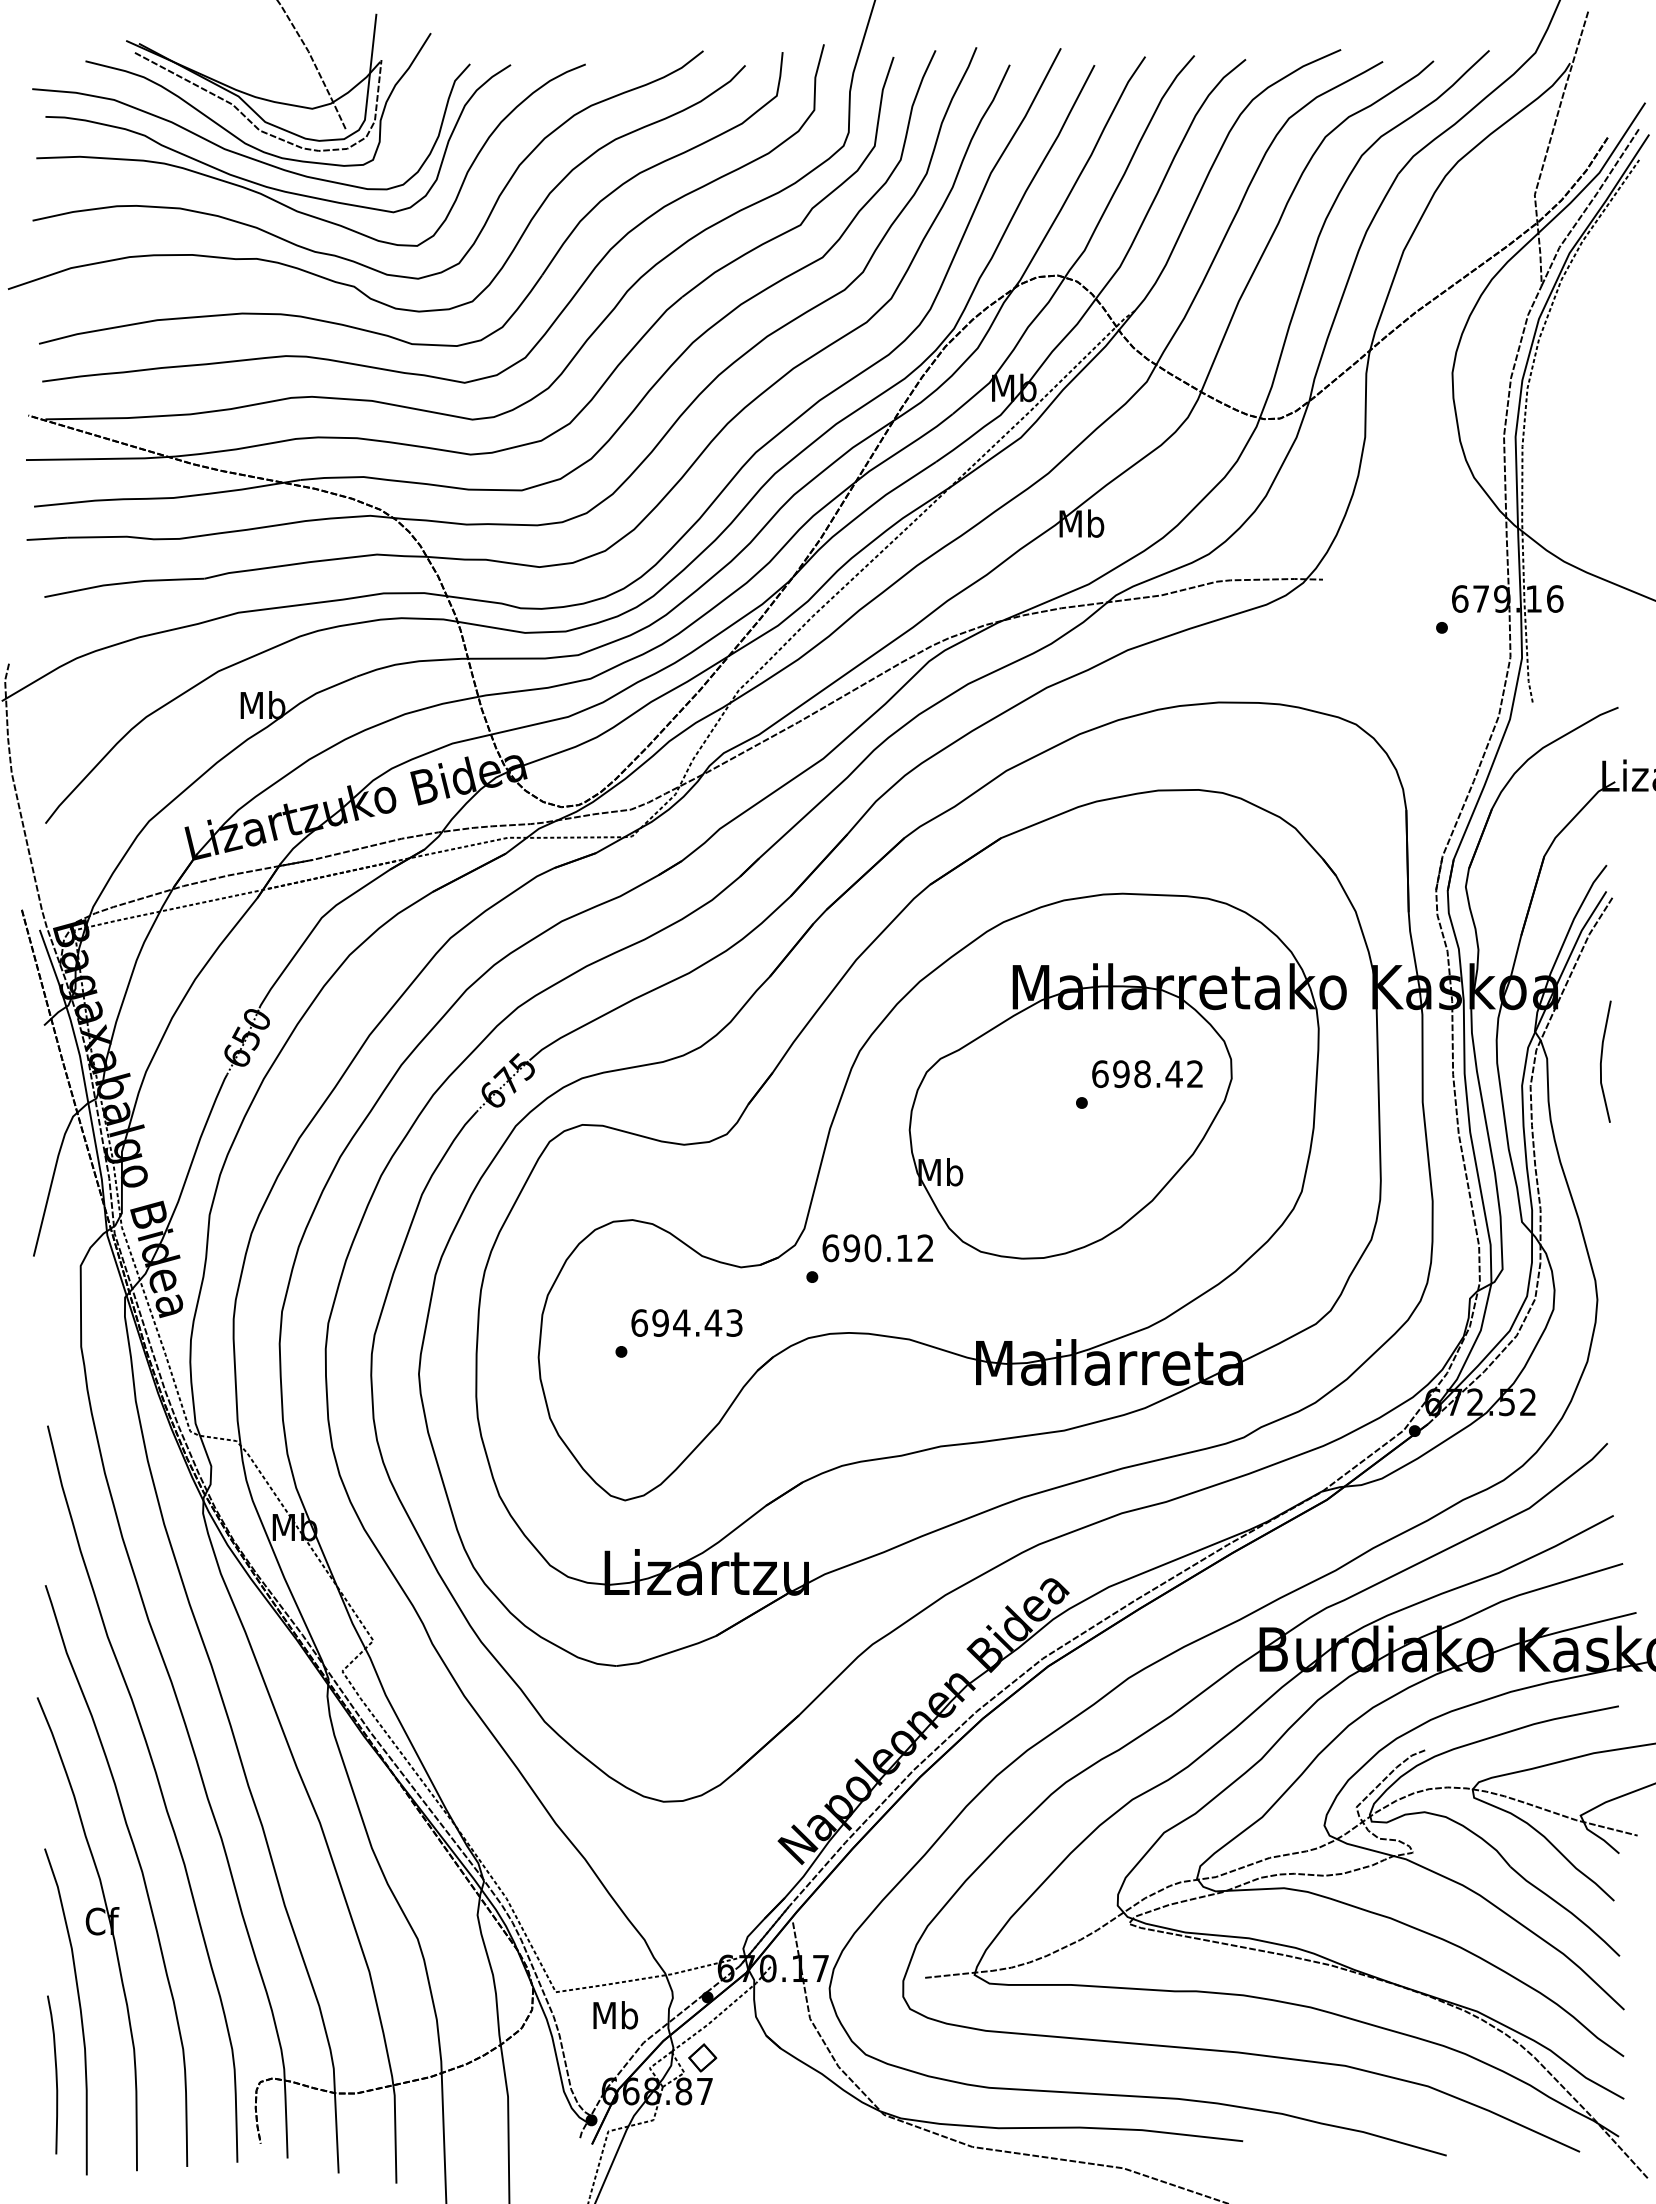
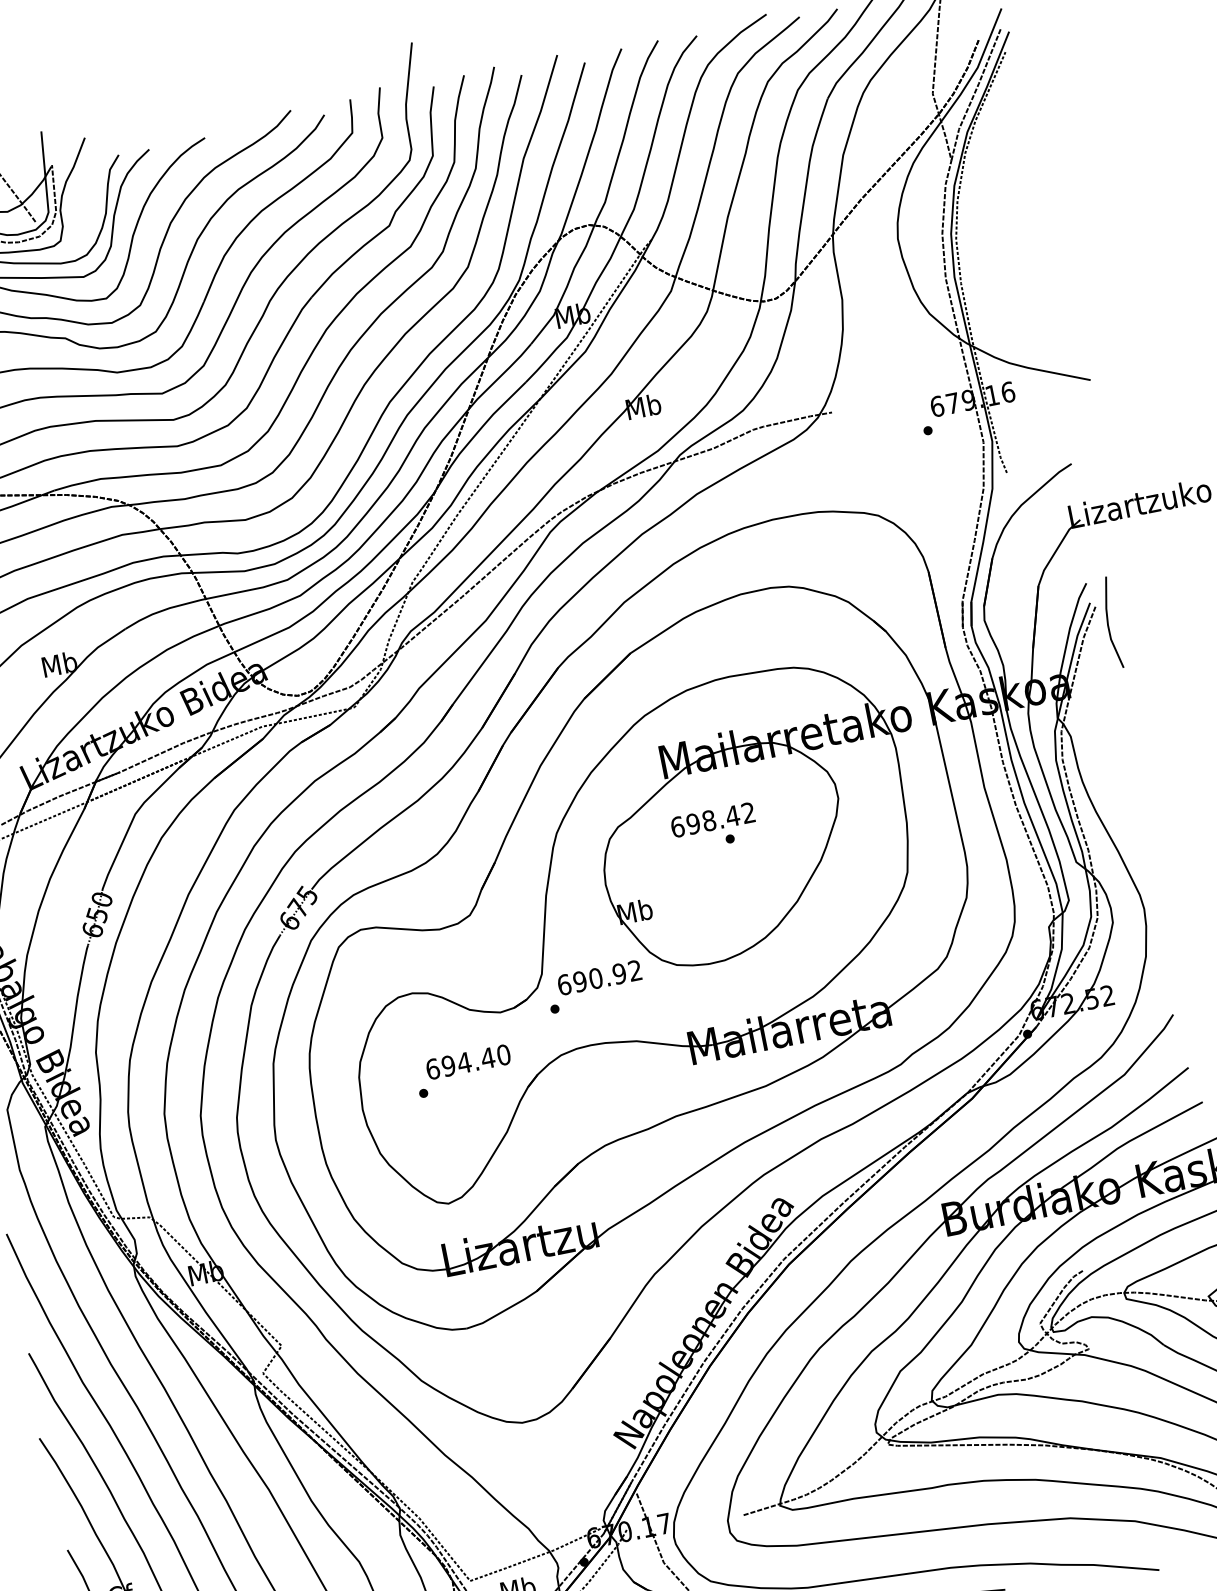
line: (1602, 1059) -> (1108, 621), moved
text: (1147, 1074) -> (712, 820), moved
text: (904, 1248) -> (619, 974), 690.12 -> 690.92
text: (734, 1322) -> (503, 1054), 694.43 -> 694.40

